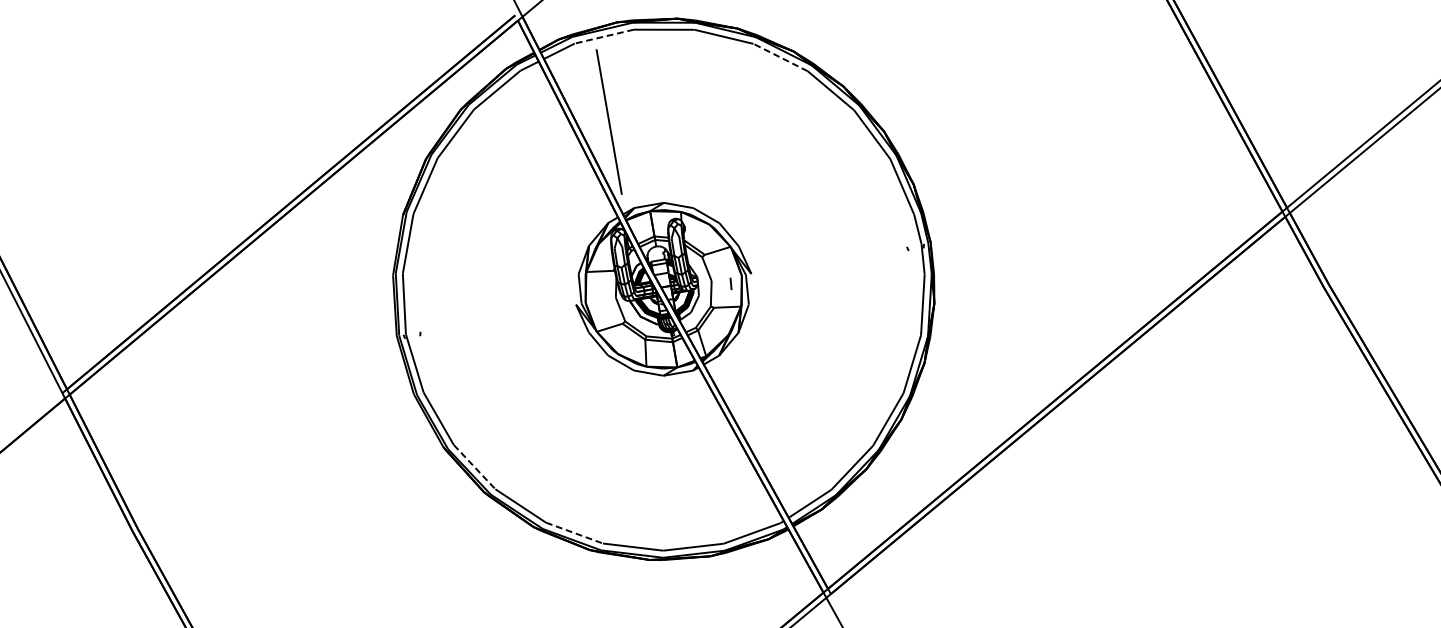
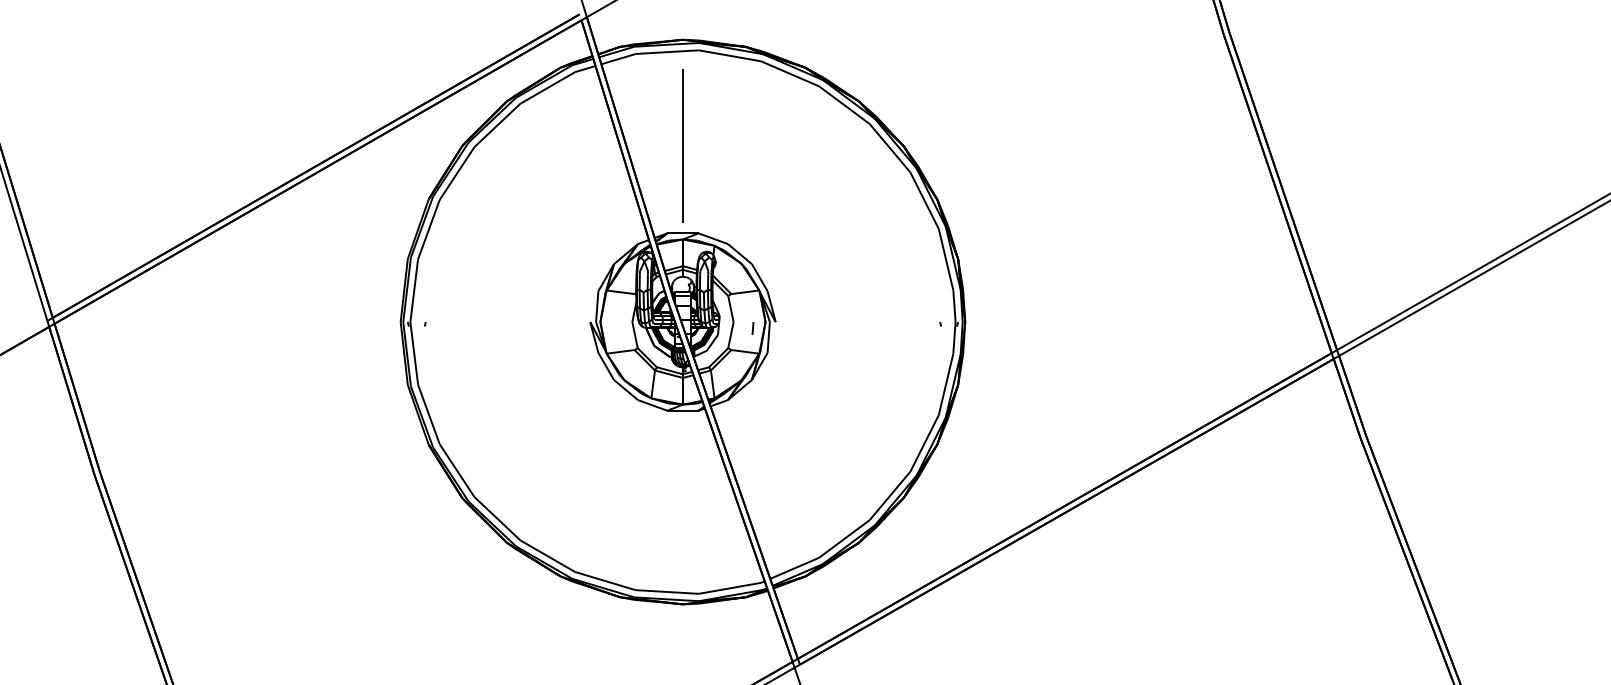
line: (604, 36) -> (667, 52), dashed -> solid
line: (780, 57) -> (844, 105), dashed -> solid
line: (608, 121) -> (682, 145), moved
line: (474, 466) -> (457, 470), dashed -> solid
line: (574, 533) -> (547, 556), dashed -> solid

